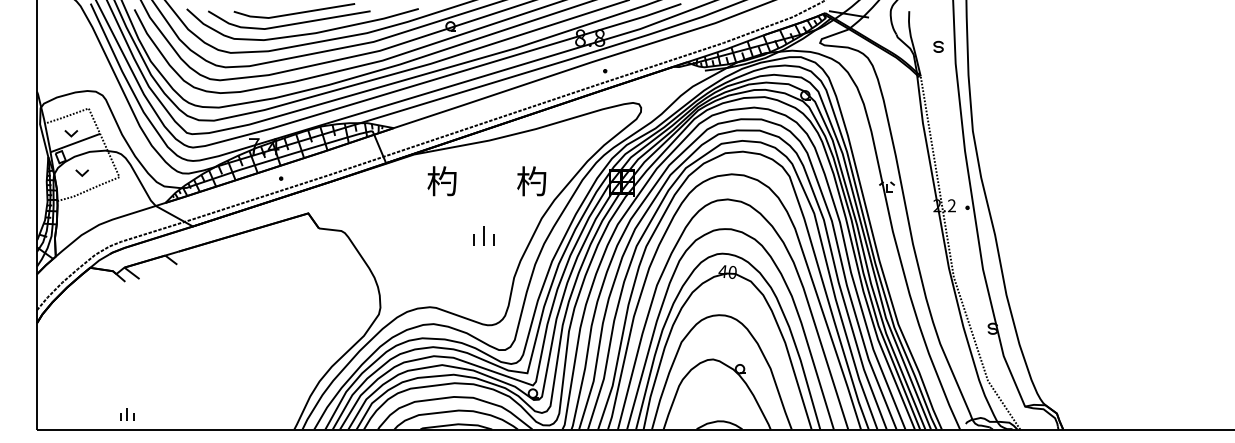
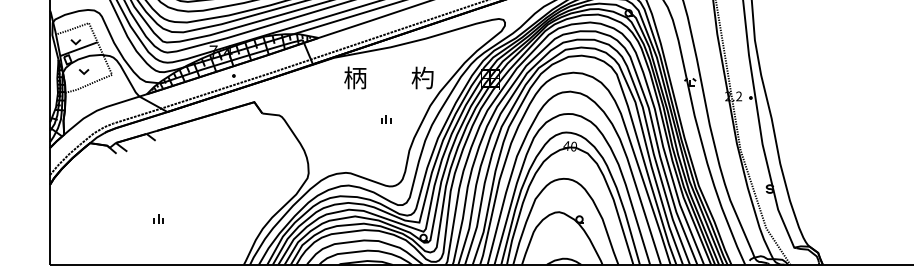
text: (442, 181) -> (355, 78), 杓 -> 柄
part: (483, 236) -> (386, 119), size x0.62
part: (127, 414) -> (158, 218), moved

